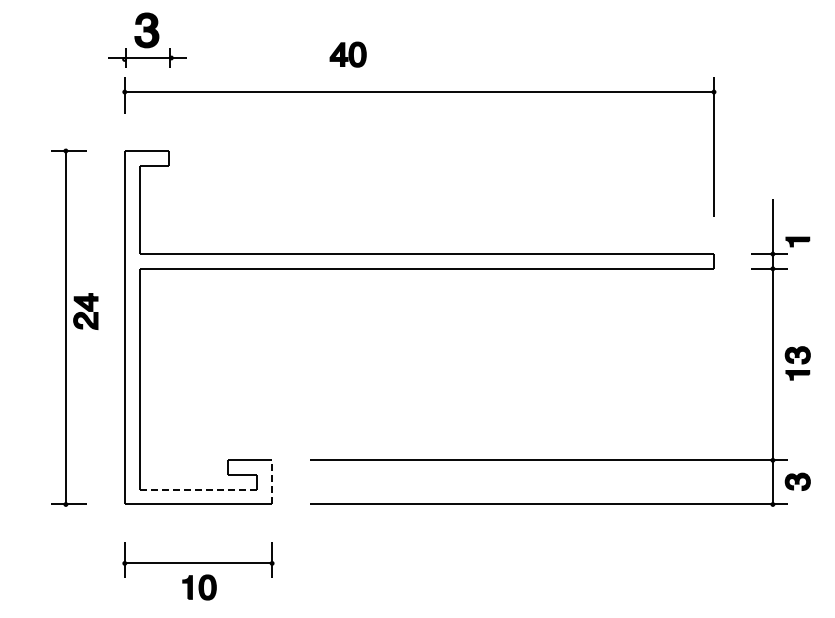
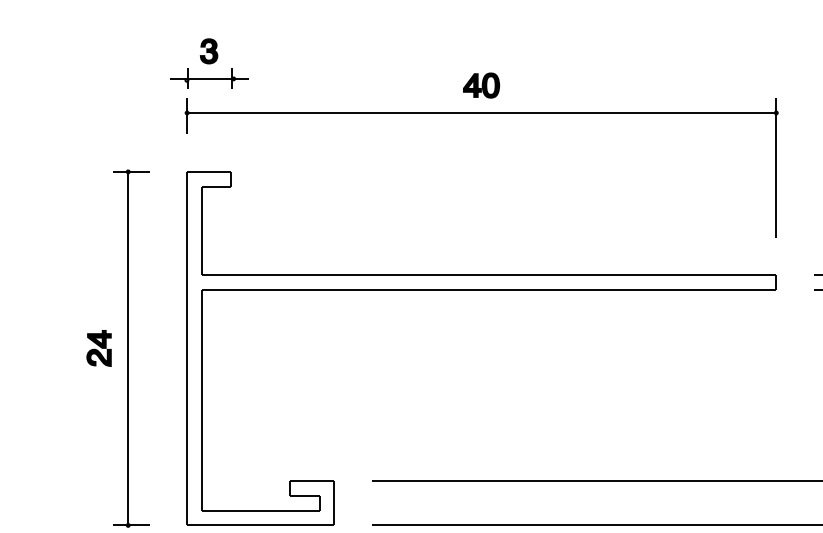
part: (146, 30) -> (208, 51), size x0.71
part: (347, 54) -> (480, 85), moved
part: (85, 311) -> (98, 348), moved
line: (272, 481) -> (334, 502), dashed -> solid
line: (198, 489) -> (260, 510), dashed -> solid

